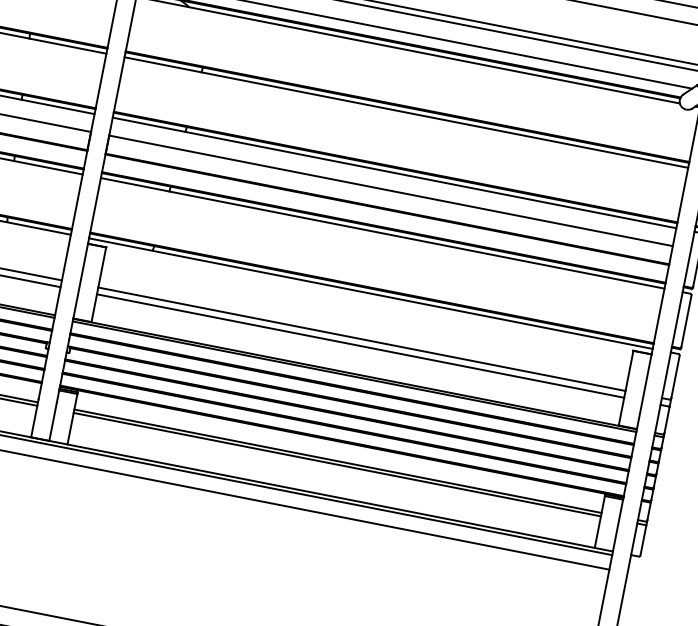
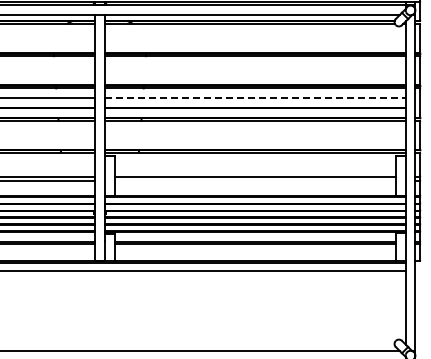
line: (391, 190) -> (255, 97), solid -> dashed
line: (361, 345) -> (255, 180), removed

